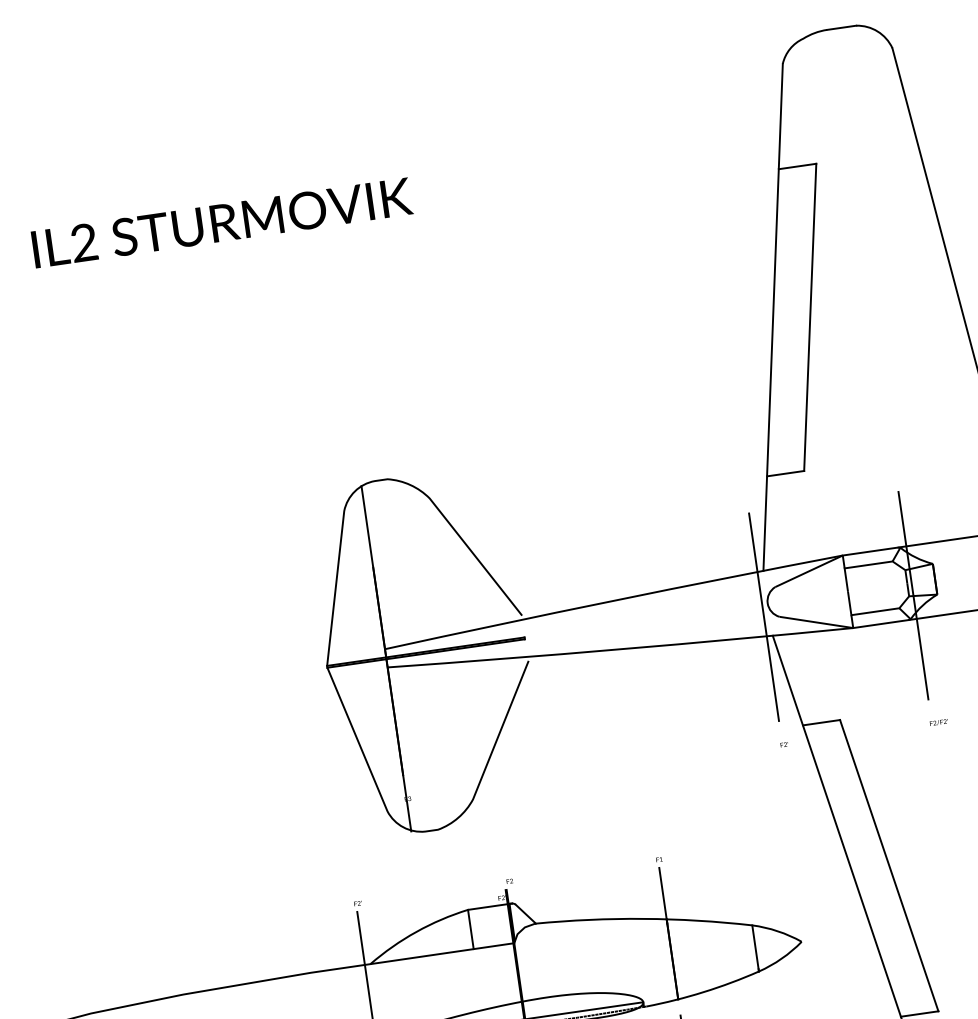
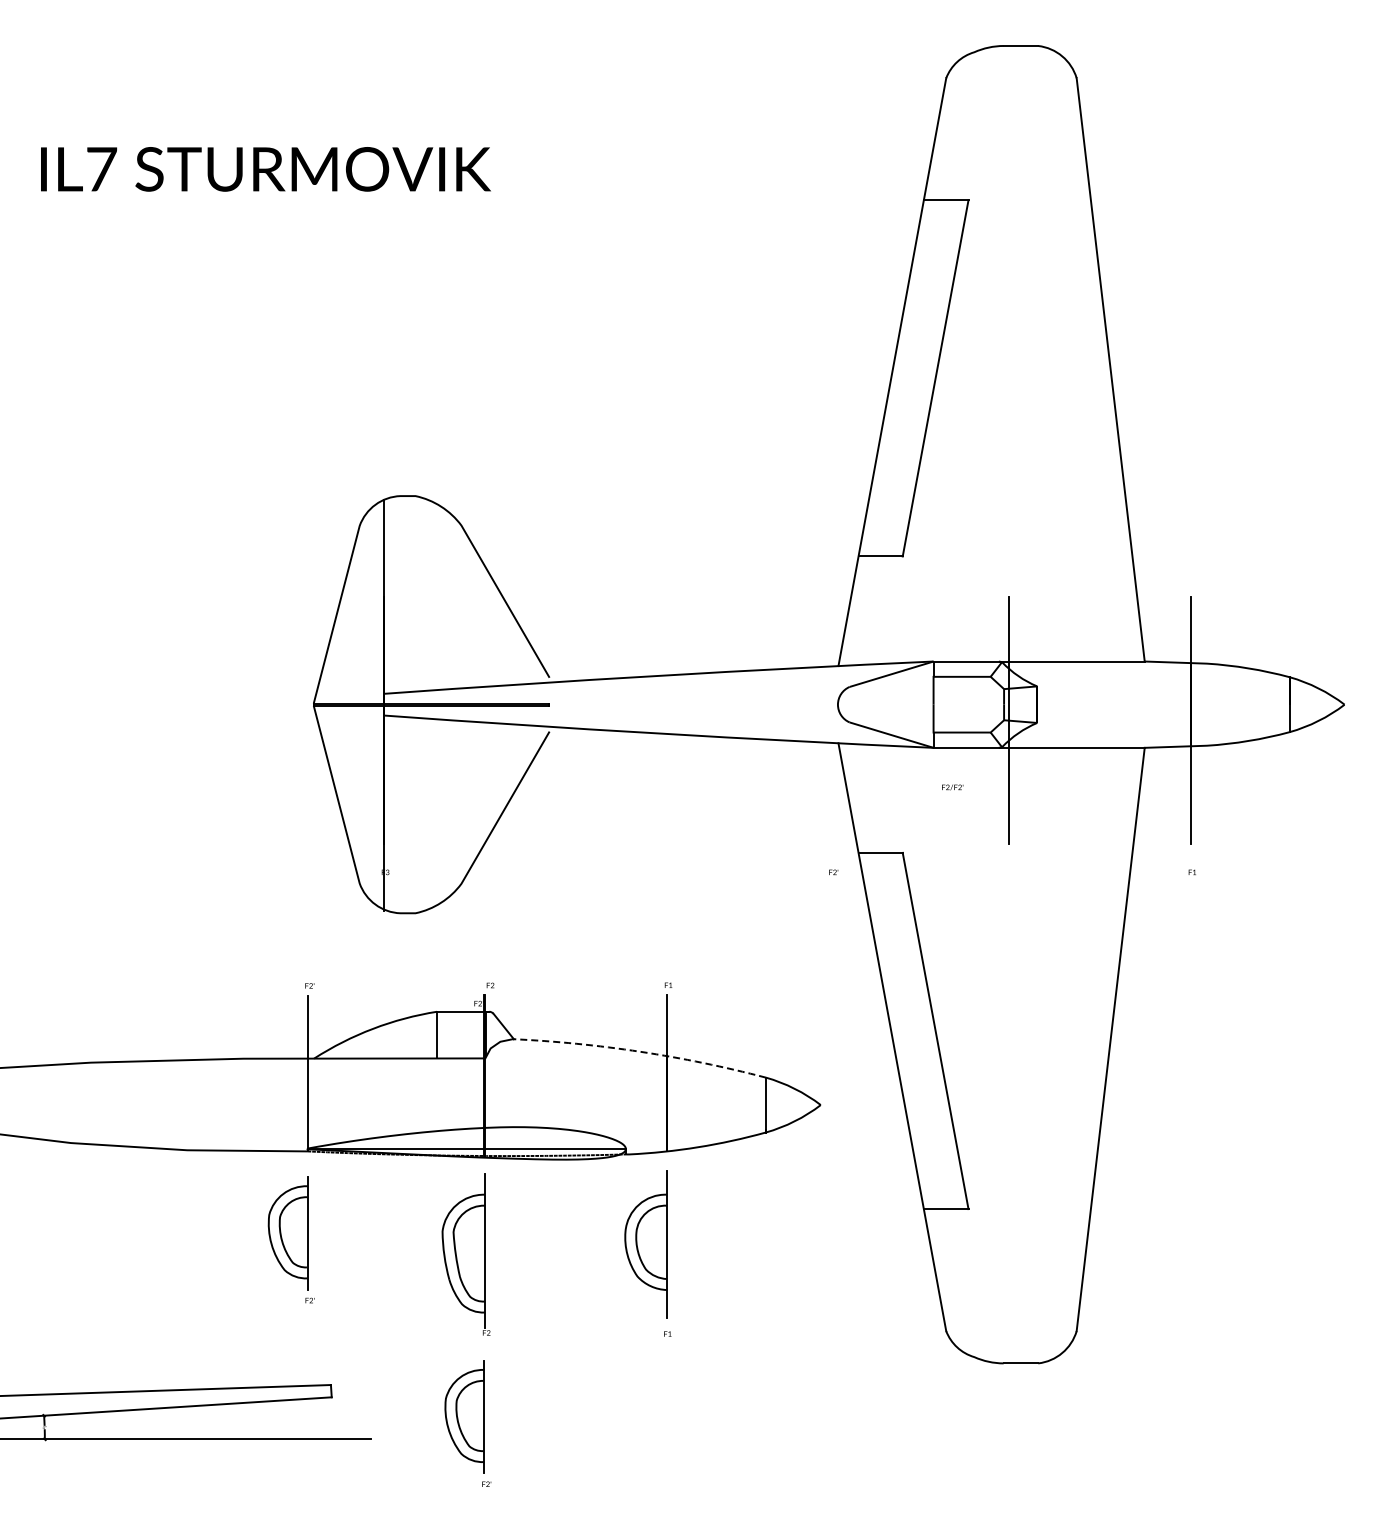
text: (84, 242) -> (101, 169), IL2 -> IL7
line: (764, 616) -> (831, 719), removed
text: (938, 722) -> (952, 787), moved
arc: (643, 918) -> (640, 1051), solid -> dashed

